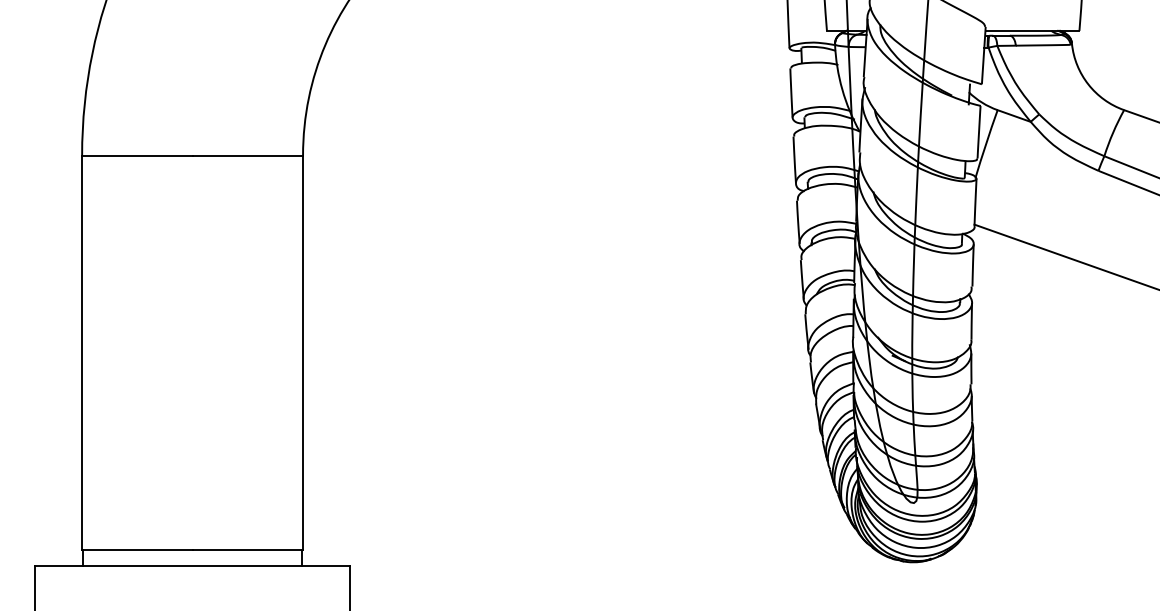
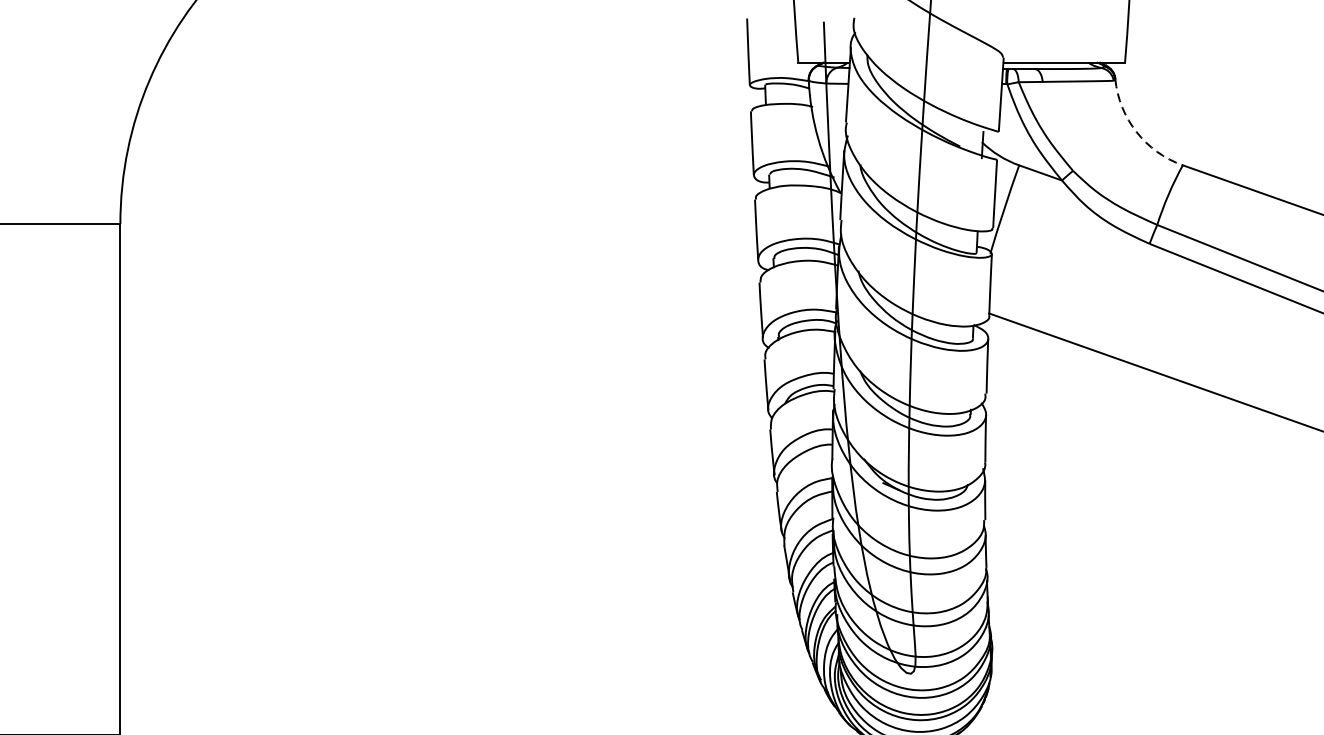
arc: (1088, 84) -> (1136, 132), solid -> dashed

